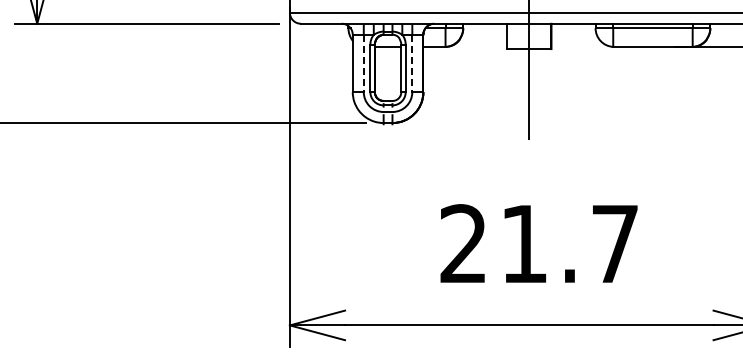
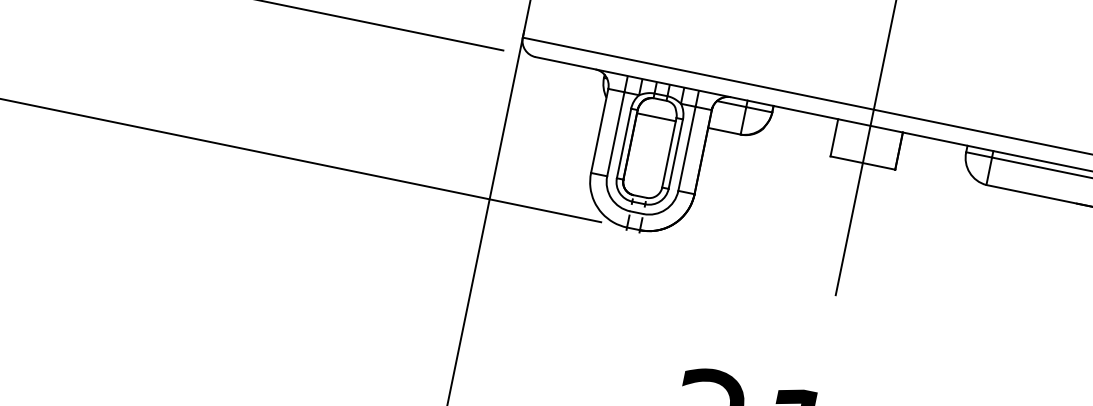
line: (363, 63) -> (615, 134), dashed -> solid
line: (412, 63) -> (687, 148), dashed -> solid

